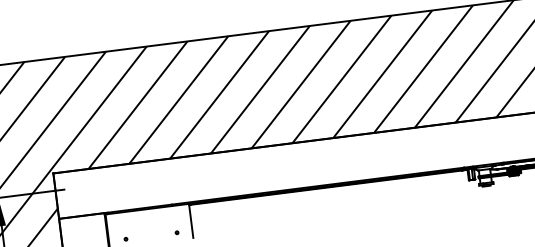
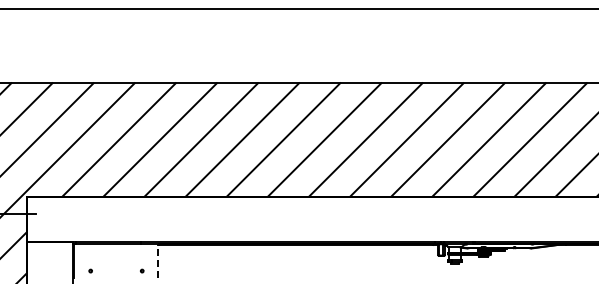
line: (191, 221) -> (157, 261), solid -> dashed

